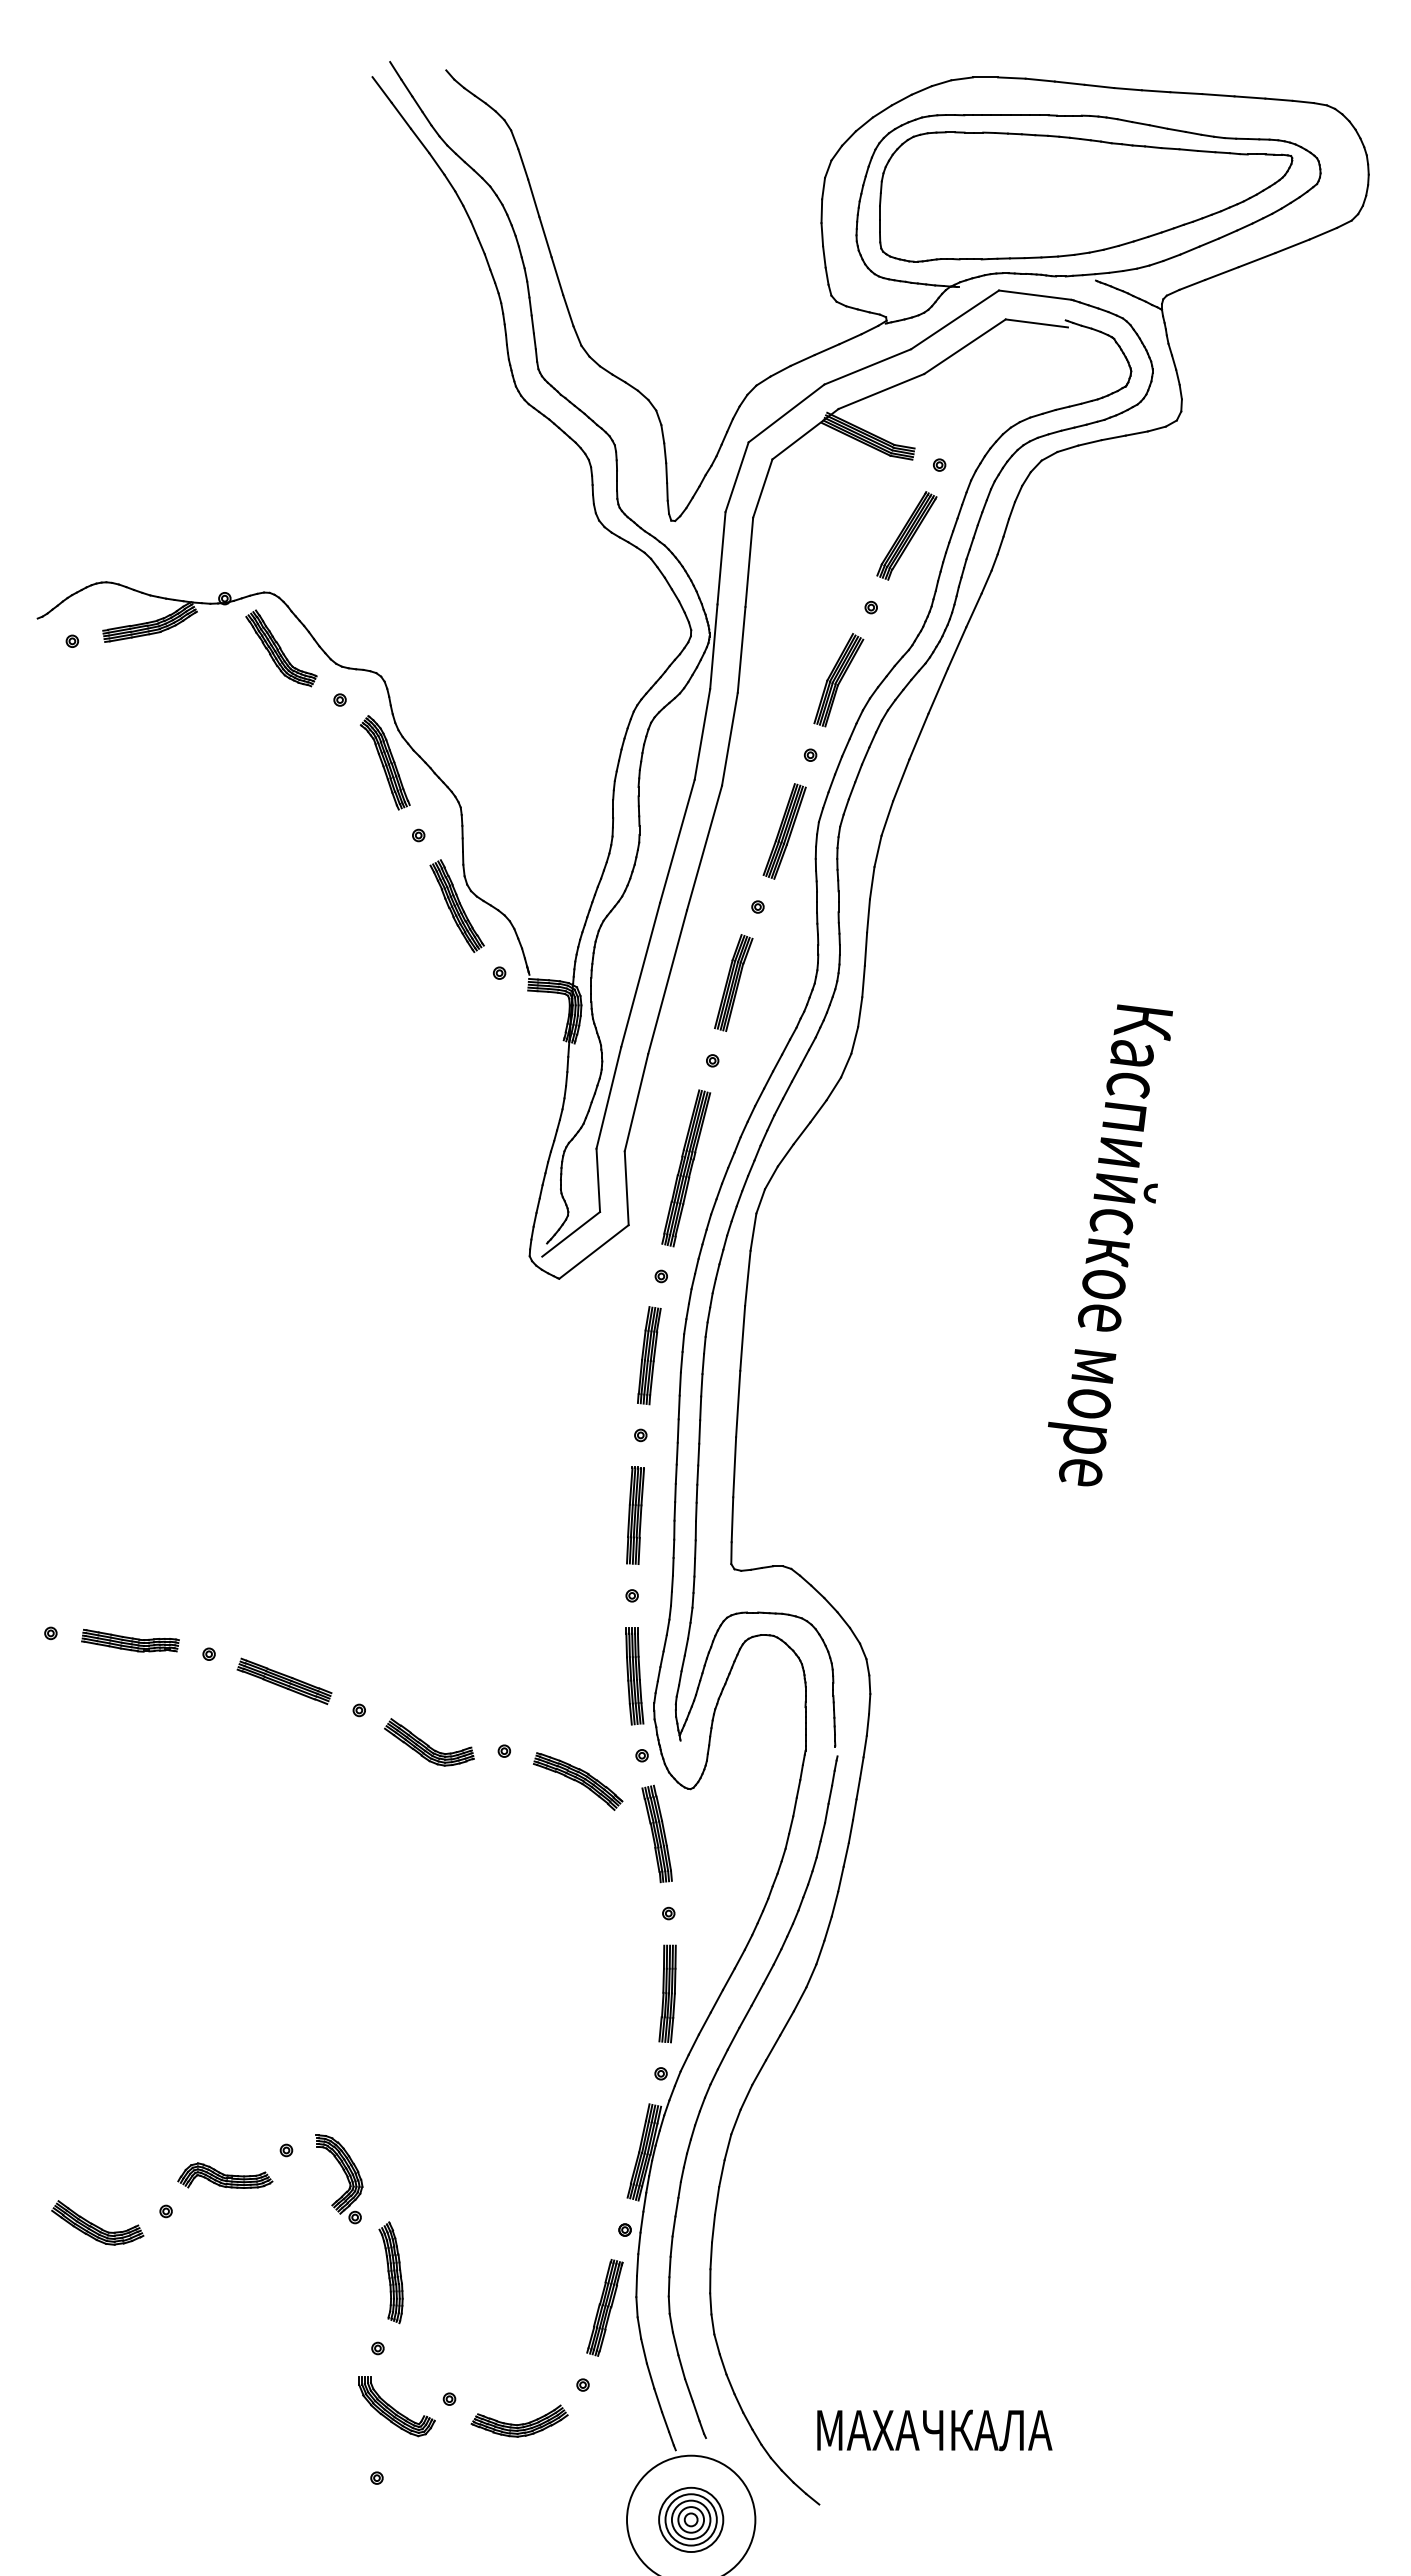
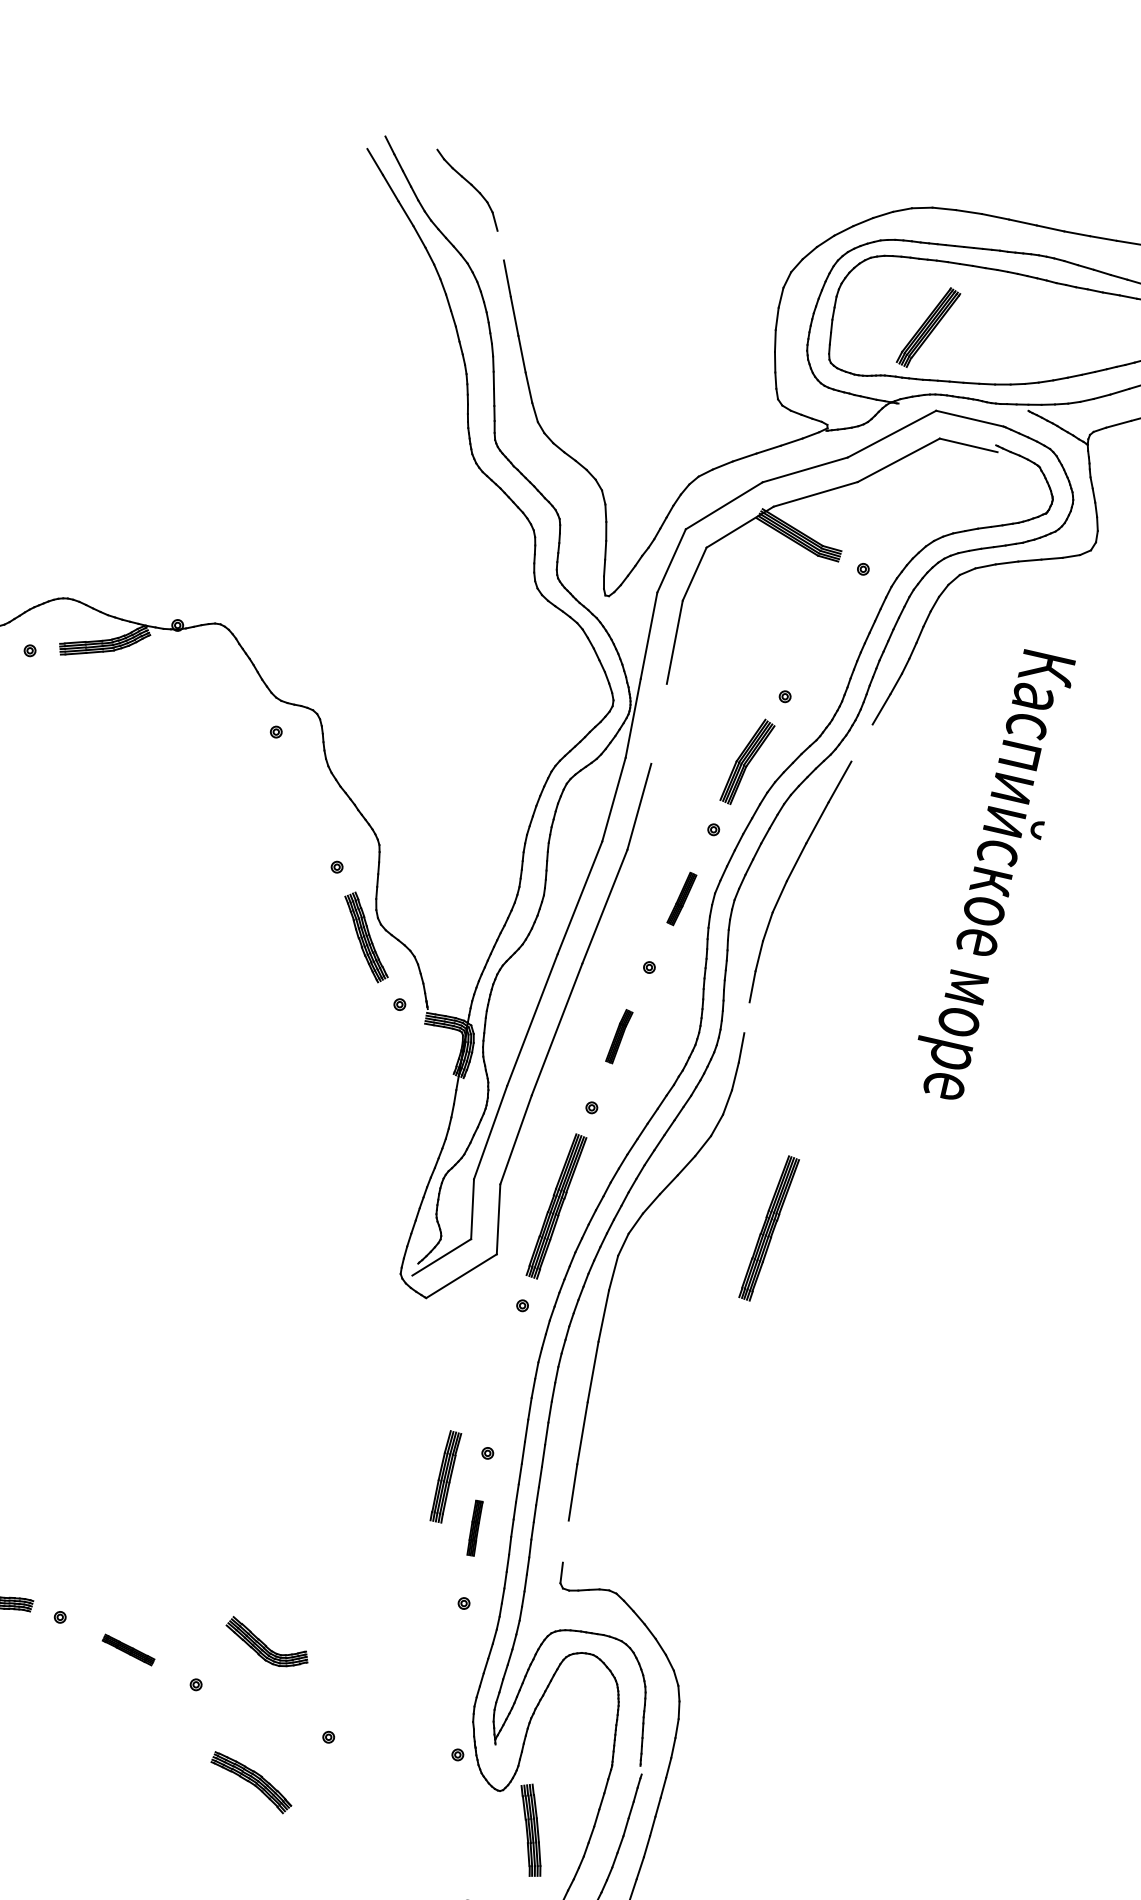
line: (523, 164) -> (500, 245), removed
part: (906, 535) -> (928, 327), moved
line: (956, 647) -> (861, 742), removed
part: (281, 648) -> (226, 677), removed
line: (741, 649) -> (658, 723), removed
part: (384, 762) -> (312, 795), removed
part: (784, 831) -> (681, 899), size x0.6
line: (865, 948) -> (746, 1016), removed
part: (733, 982) -> (619, 1036), size x0.6
part: (912, 1168) -> (769, 1228), added
text: (1110, 1245) -> (994, 875), moved
part: (649, 1355) -> (446, 1476), moved
part: (635, 1515) -> (475, 1528), size x0.6
line: (732, 1519) -> (565, 1541), removed
part: (634, 1676) -> (458, 1679), removed
part: (284, 1680) -> (128, 1649), size x0.6
part: (429, 1742) -> (267, 1642), moved
part: (578, 1781) -> (251, 1782), moved
part: (656, 1833) -> (530, 1829), moved

